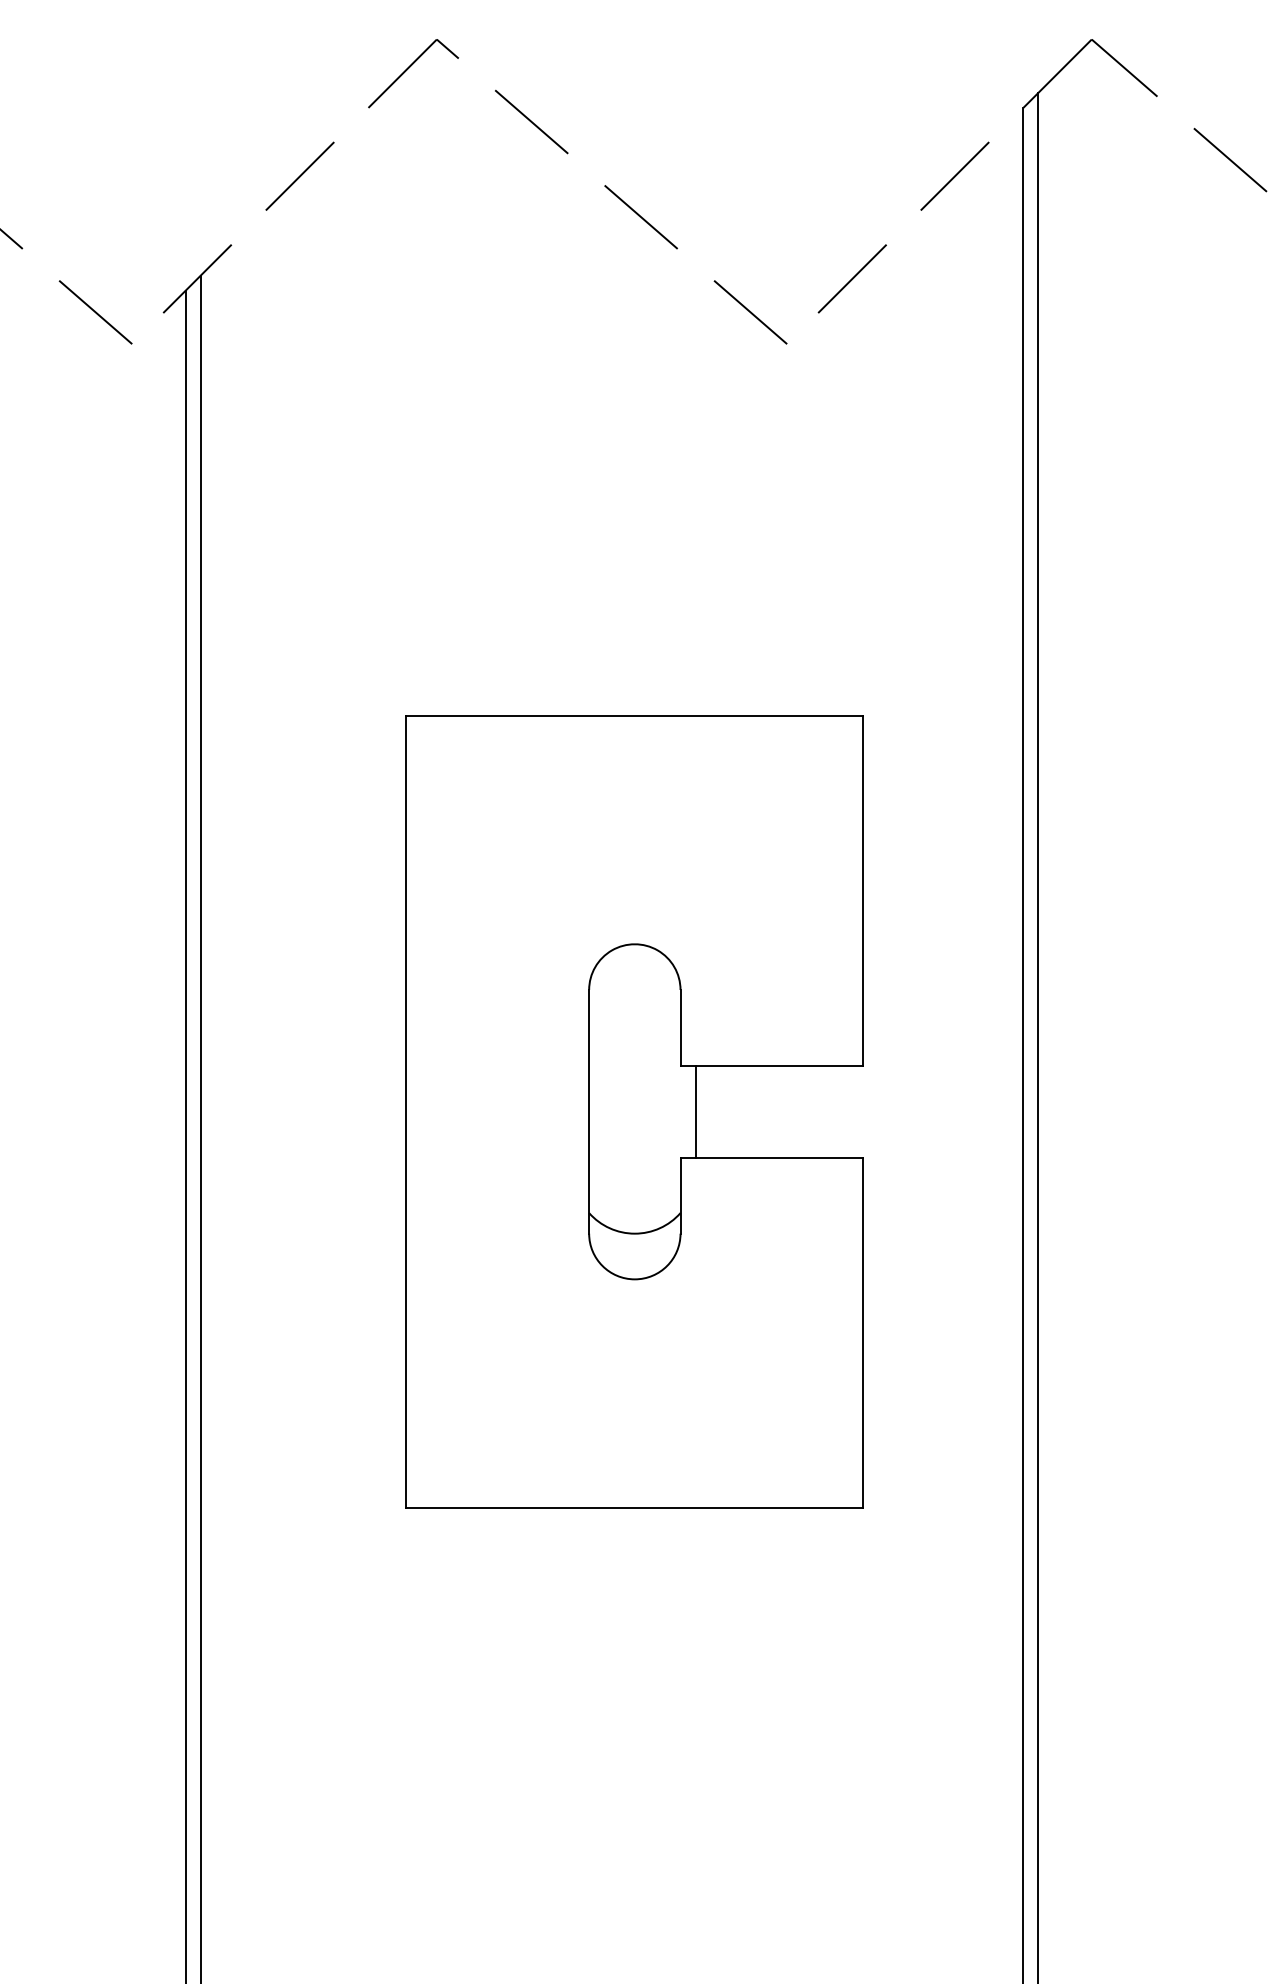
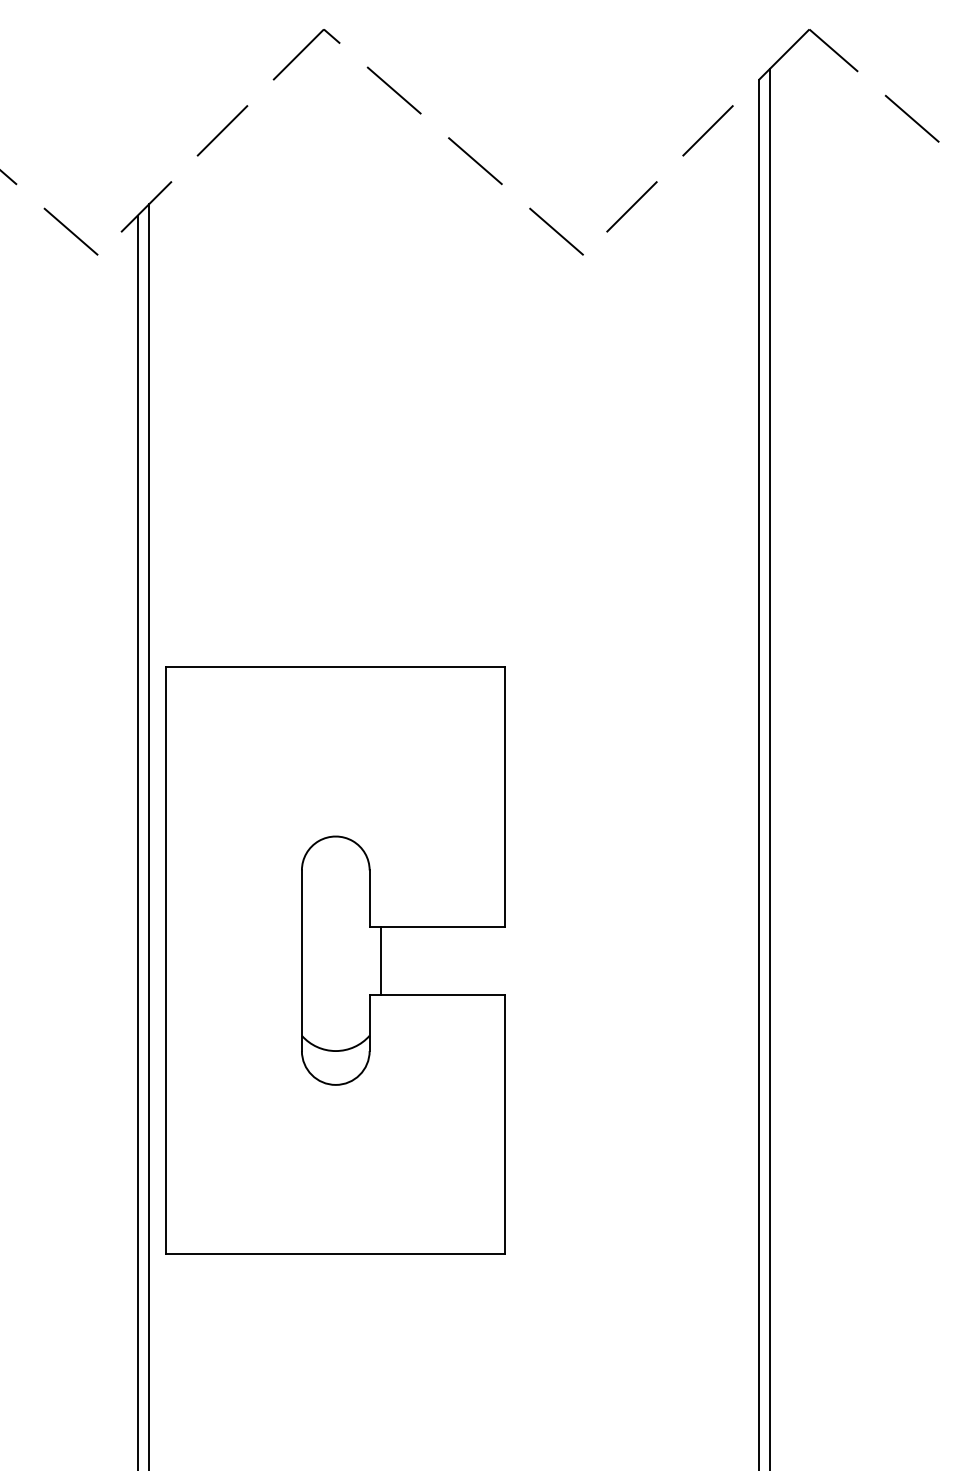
part: (634, 1111) -> (335, 960), moved

